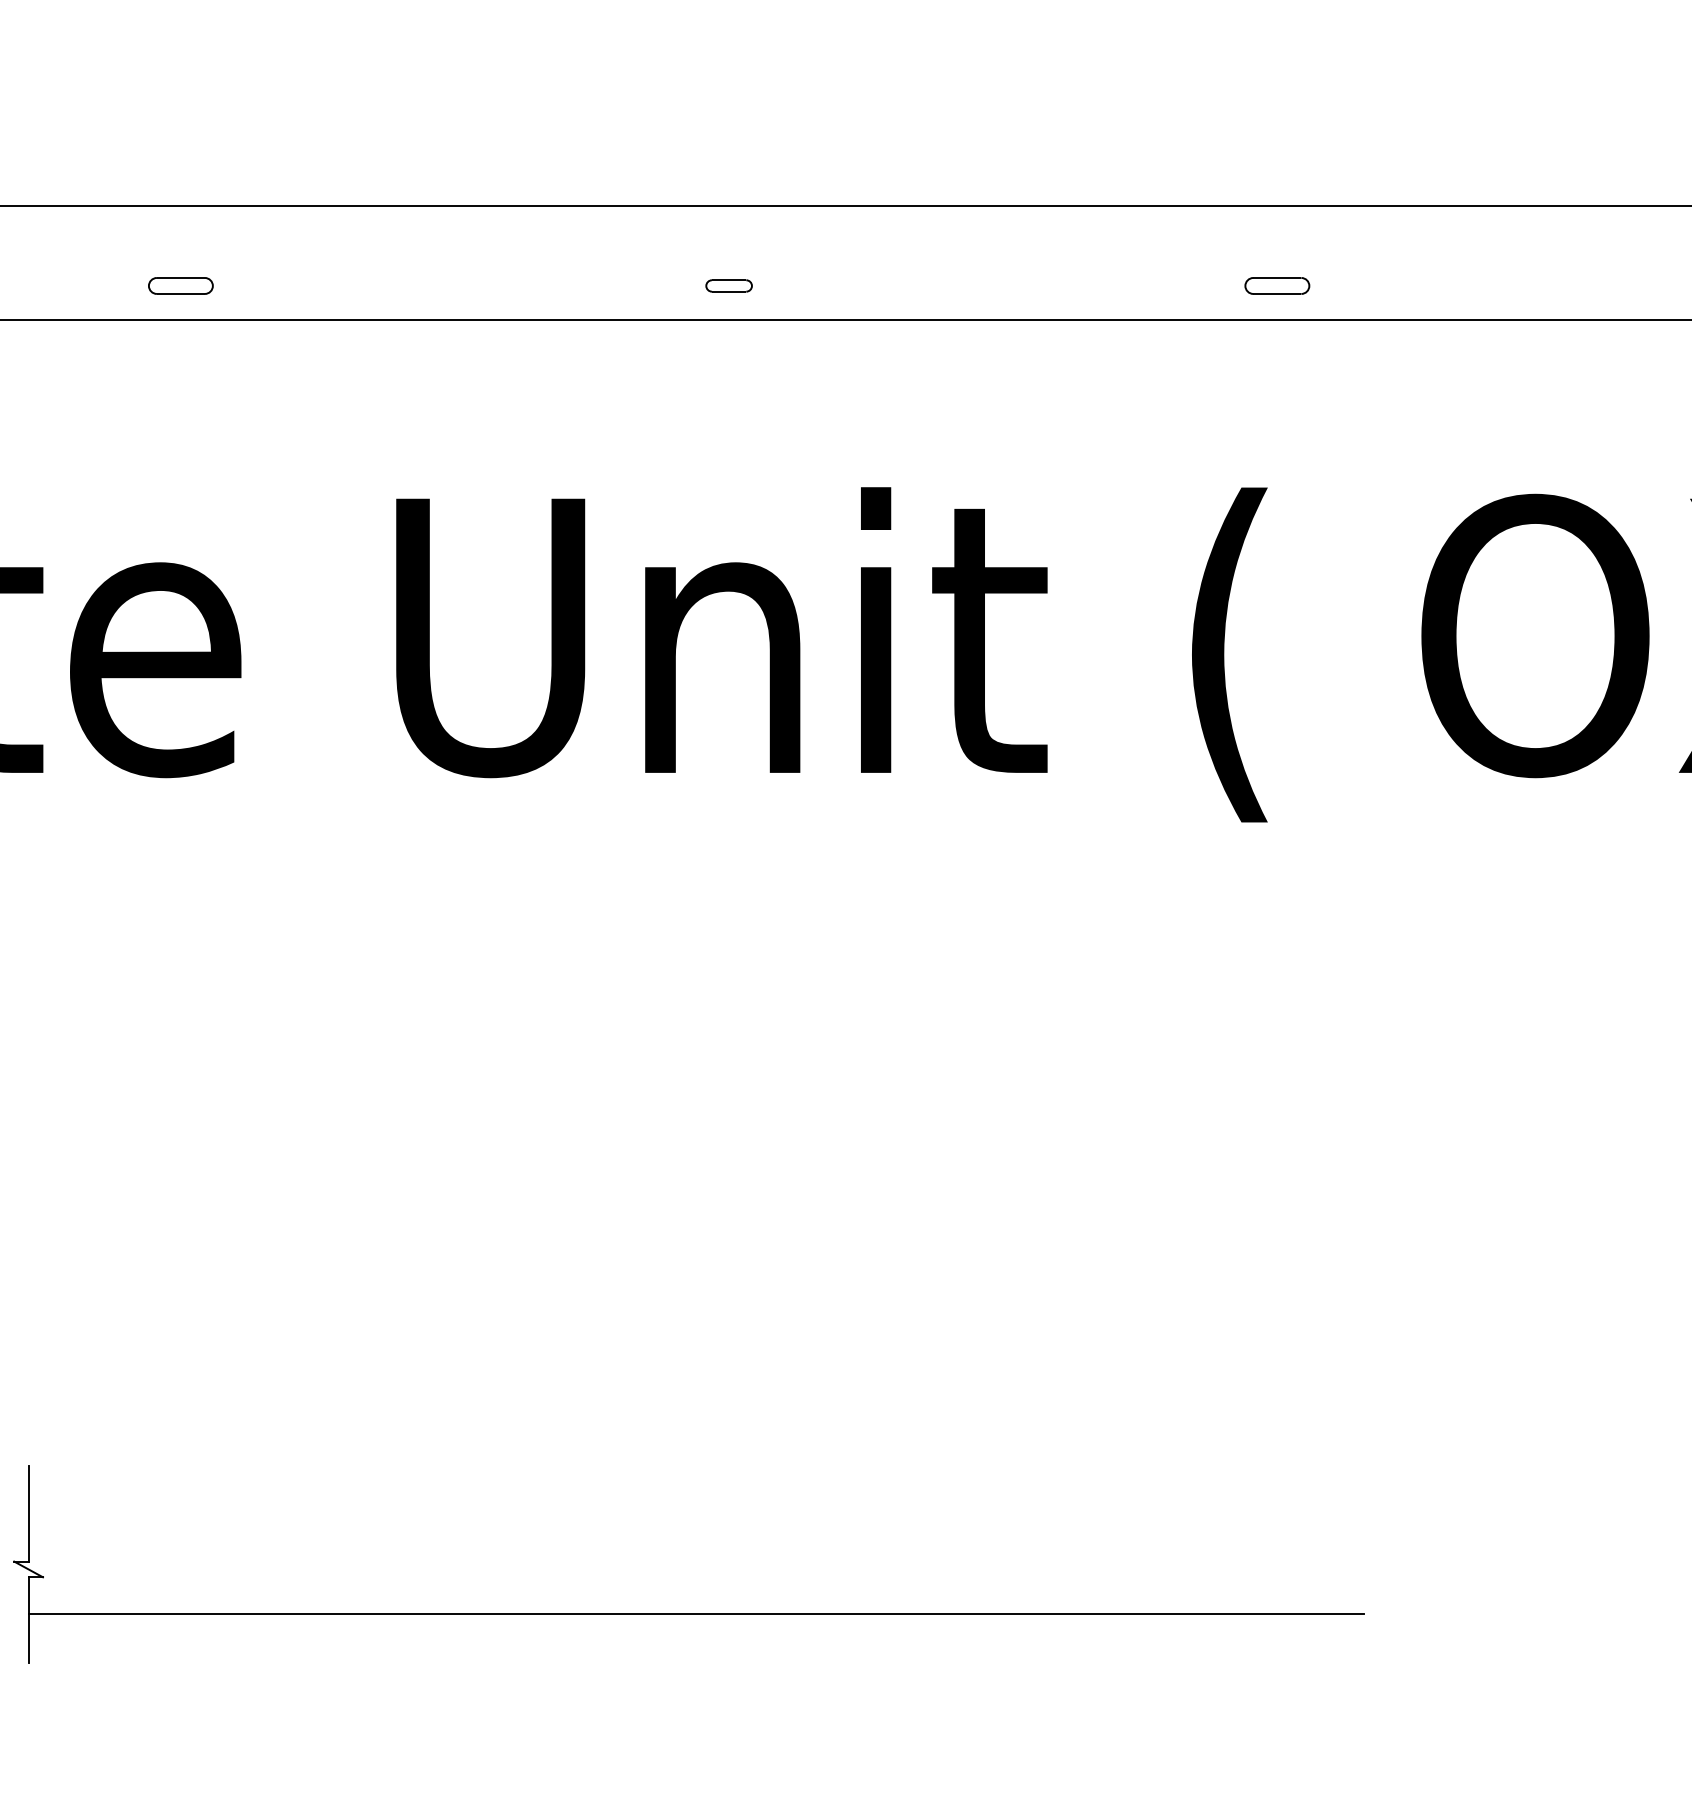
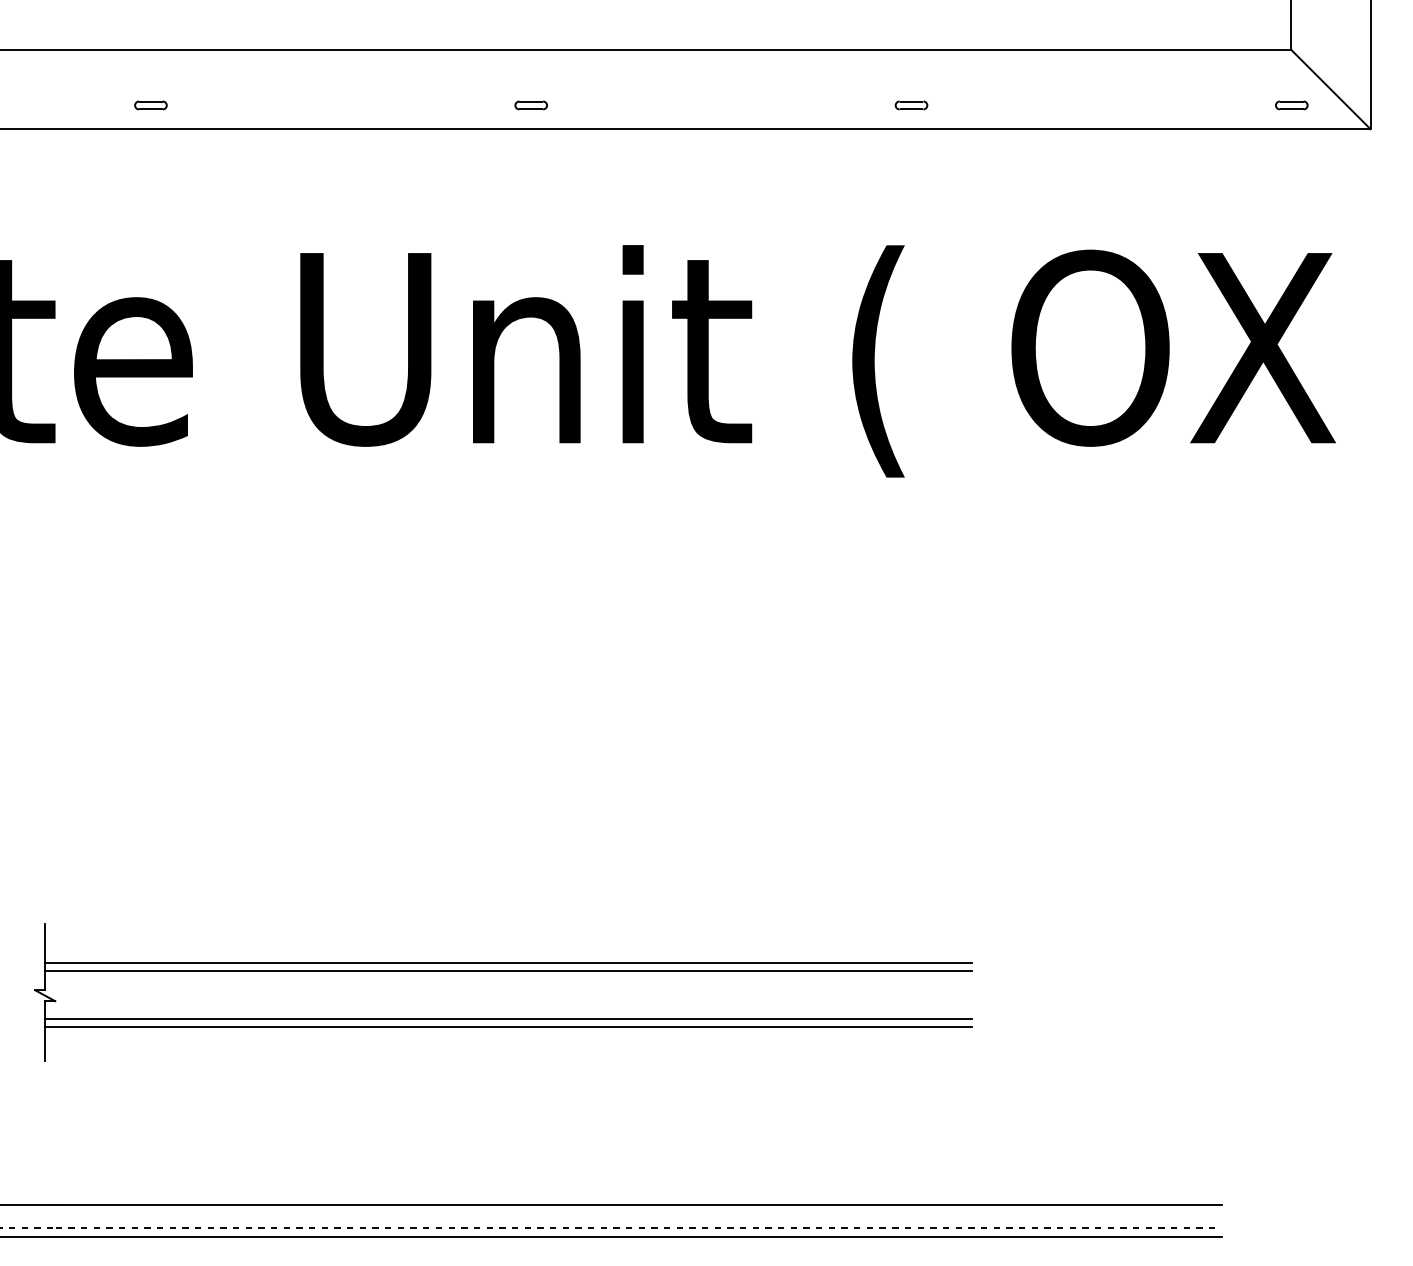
part: (180, 286) -> (150, 105), size x0.71
part: (1277, 286) -> (911, 105), size x0.71
line: (696, 1522) -> (508, 963), added
line: (696, 1534) -> (508, 971), added
line: (696, 1602) -> (508, 1018), added

